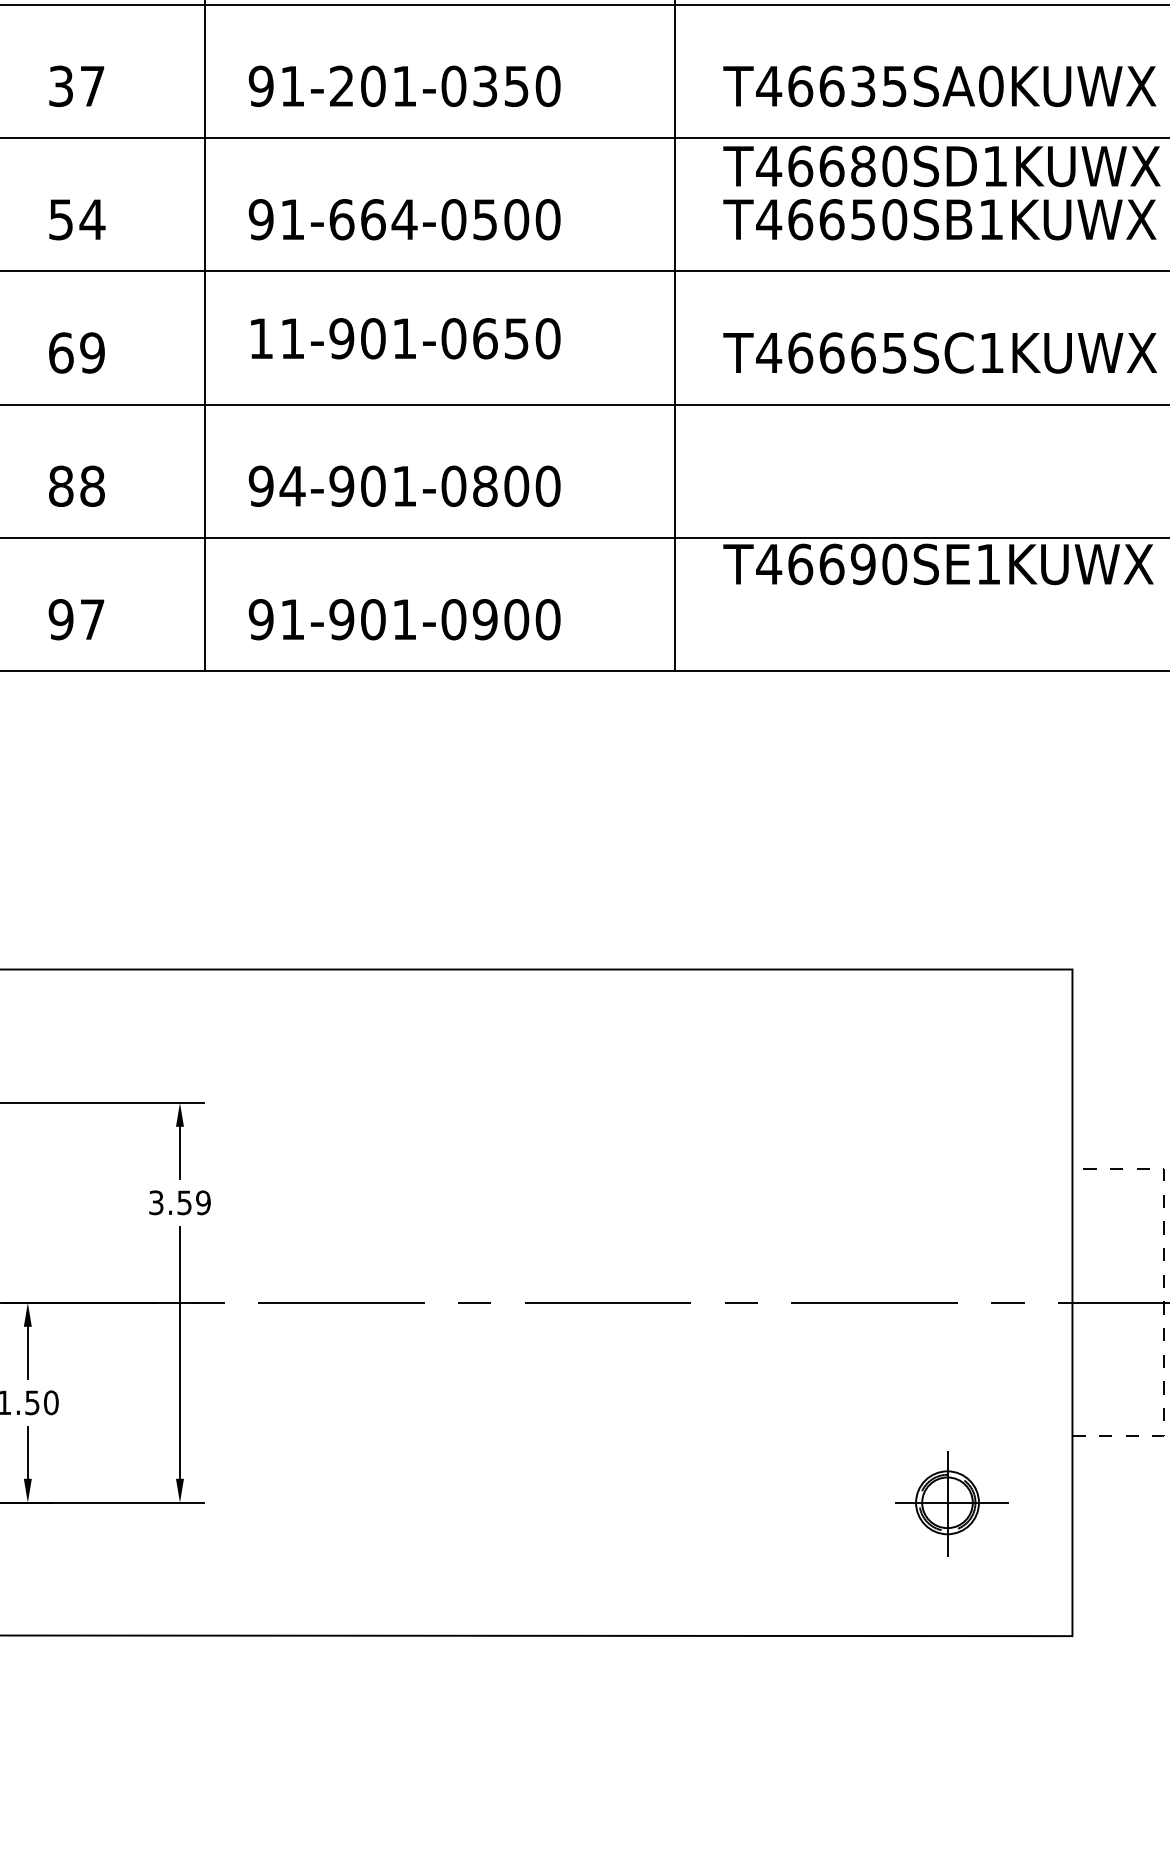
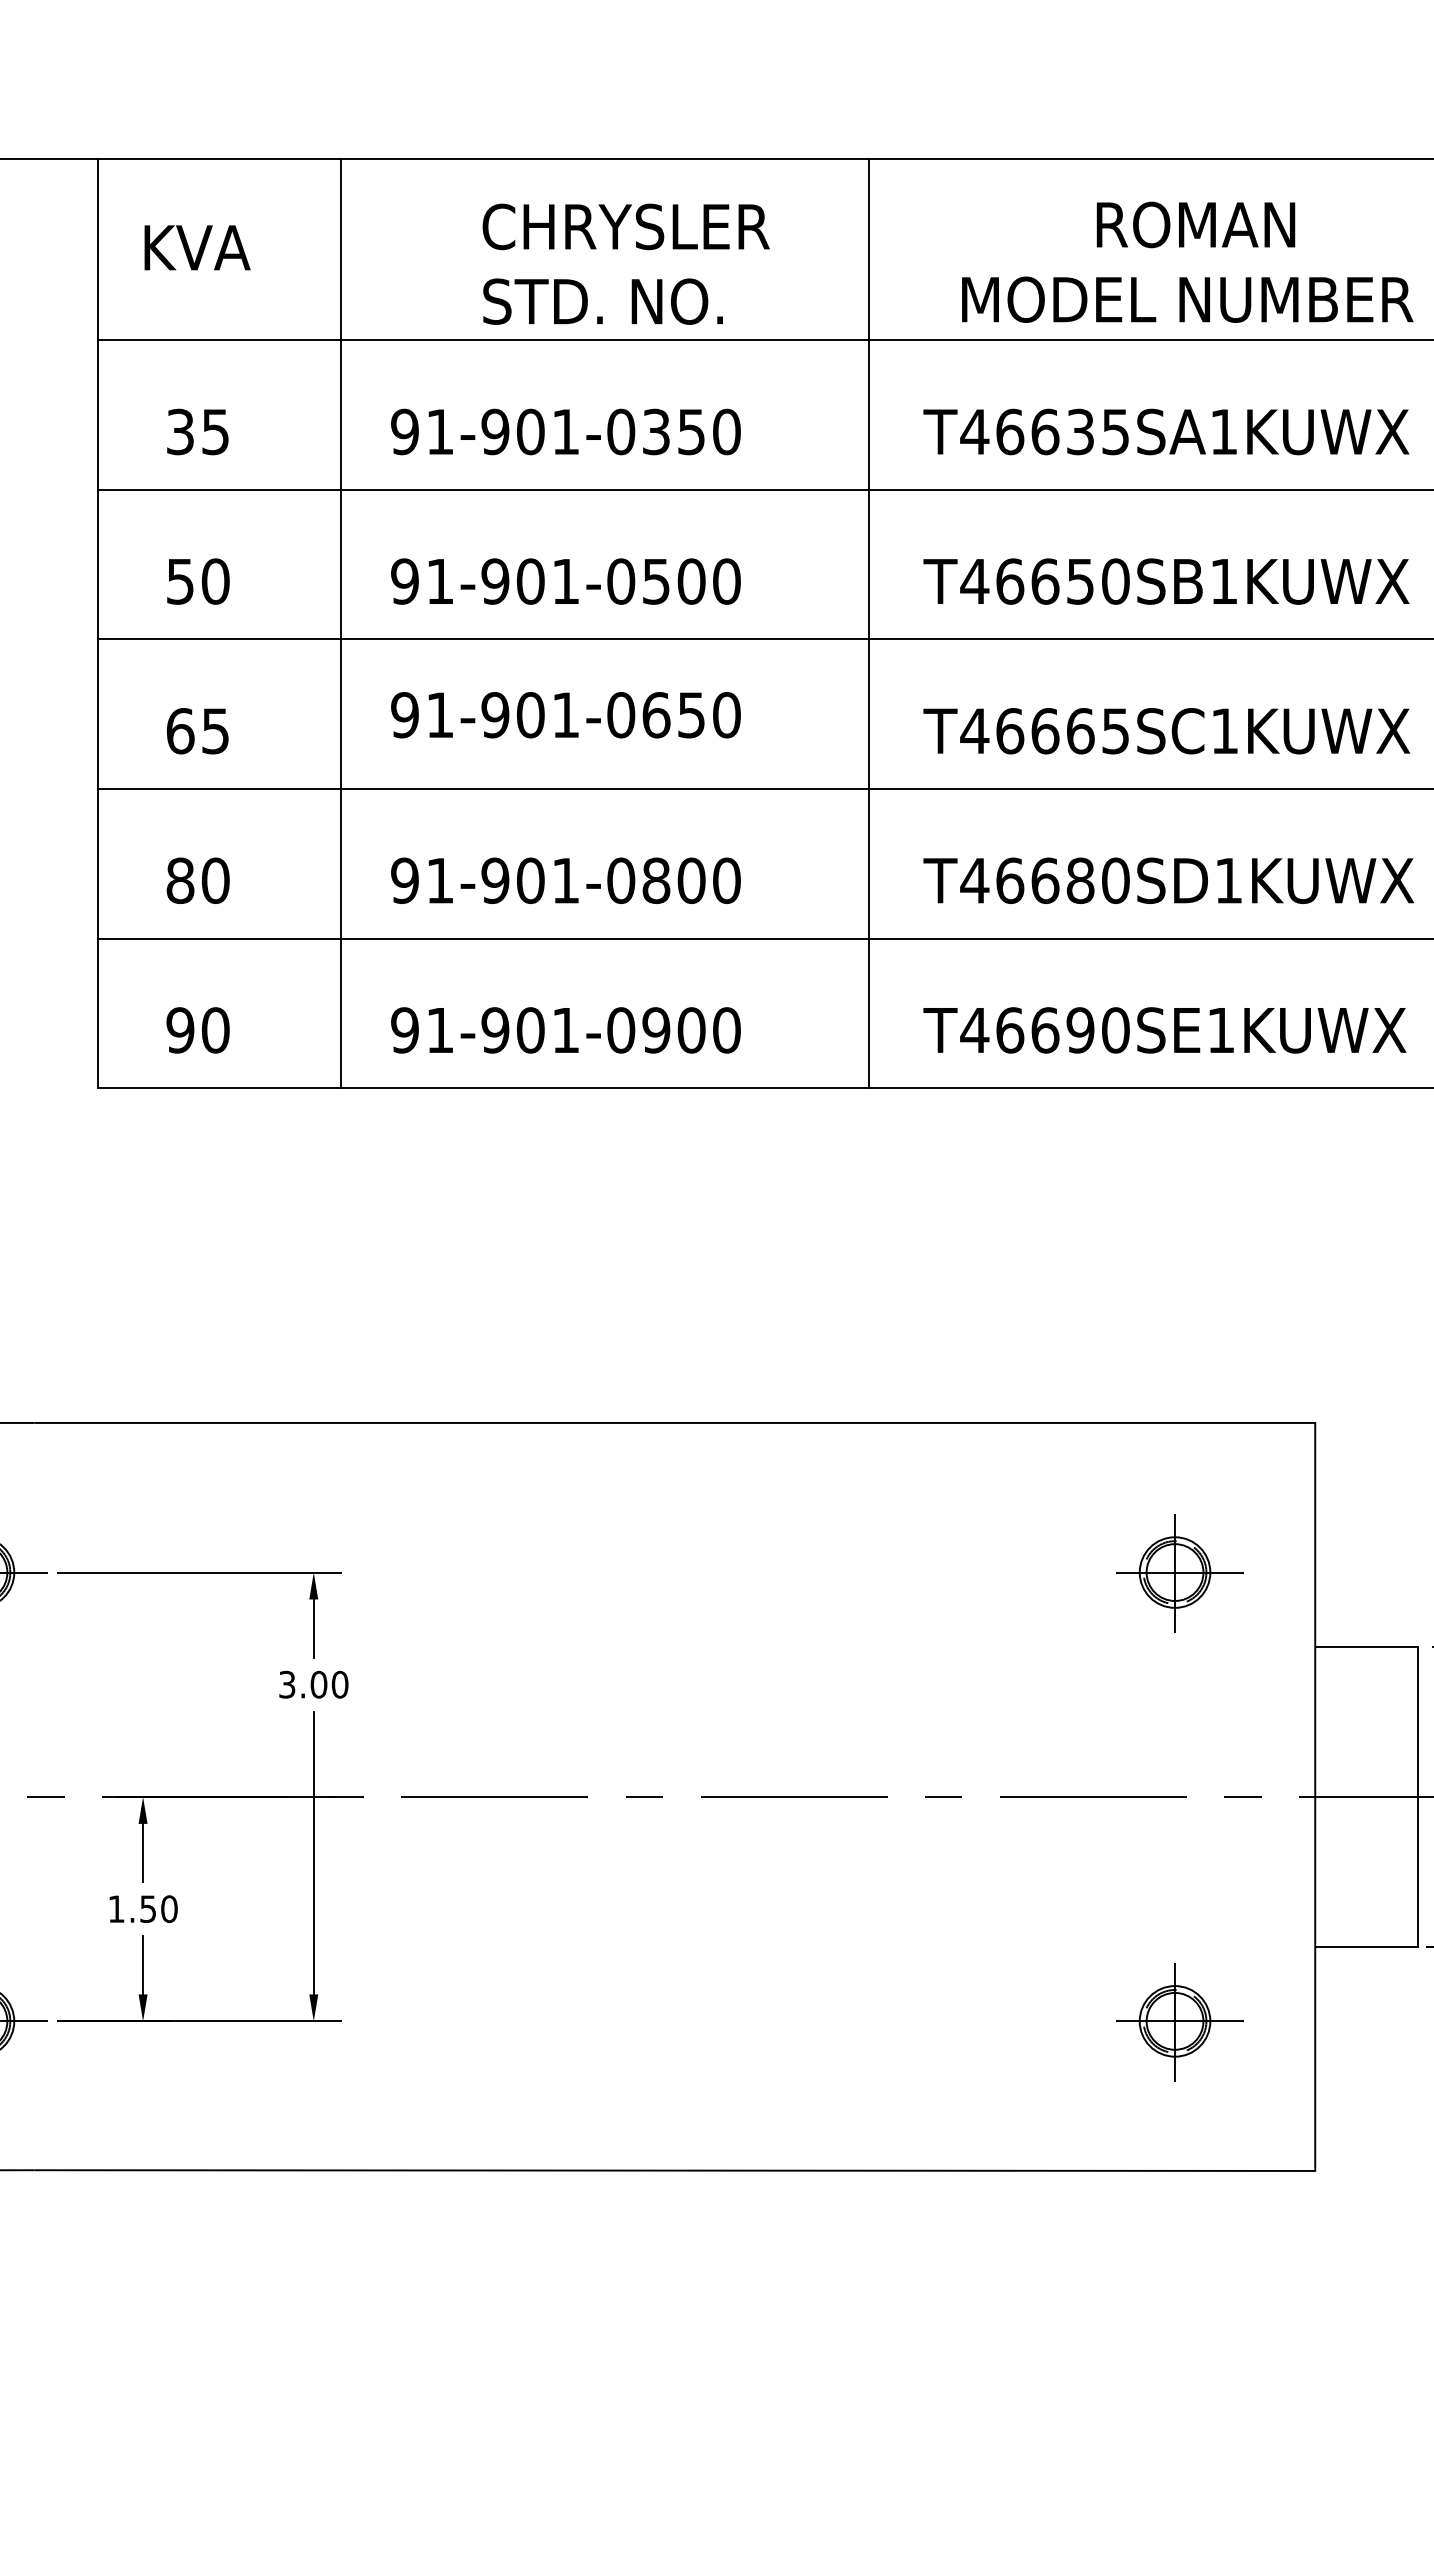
text: (341, 85) -> (495, 431), 91-201-0350 -> 91-901-0350
text: (991, 85) -> (1224, 431), T46635SA0KUWX -> T46635SA1KUWX
text: (92, 86) -> (215, 432), 37 -> 35
text: (941, 166) -> (1168, 880), moved
text: (92, 219) -> (215, 581), 54 -> 50
text: (373, 219) -> (530, 581), 91-664-0500 -> 91-901-0500
text: (260, 339) -> (404, 715), 11-901-0650 -> 91-901-0650
text: (92, 353) -> (215, 731), 69 -> 65
text: (92, 486) -> (215, 880), 88 -> 80
text: (292, 486) -> (439, 880), 94-901-0800 -> 91-901-0800
text: (938, 564) -> (1164, 1030), moved
text: (92, 619) -> (215, 1030), 97 -> 90
part: (951, 1103) -> (1179, 1573), added
text: (193, 1202) -> (329, 1684), 3.59 -> 3.00
line: (1164, 1302) -> (1418, 1796), dashed -> solid

